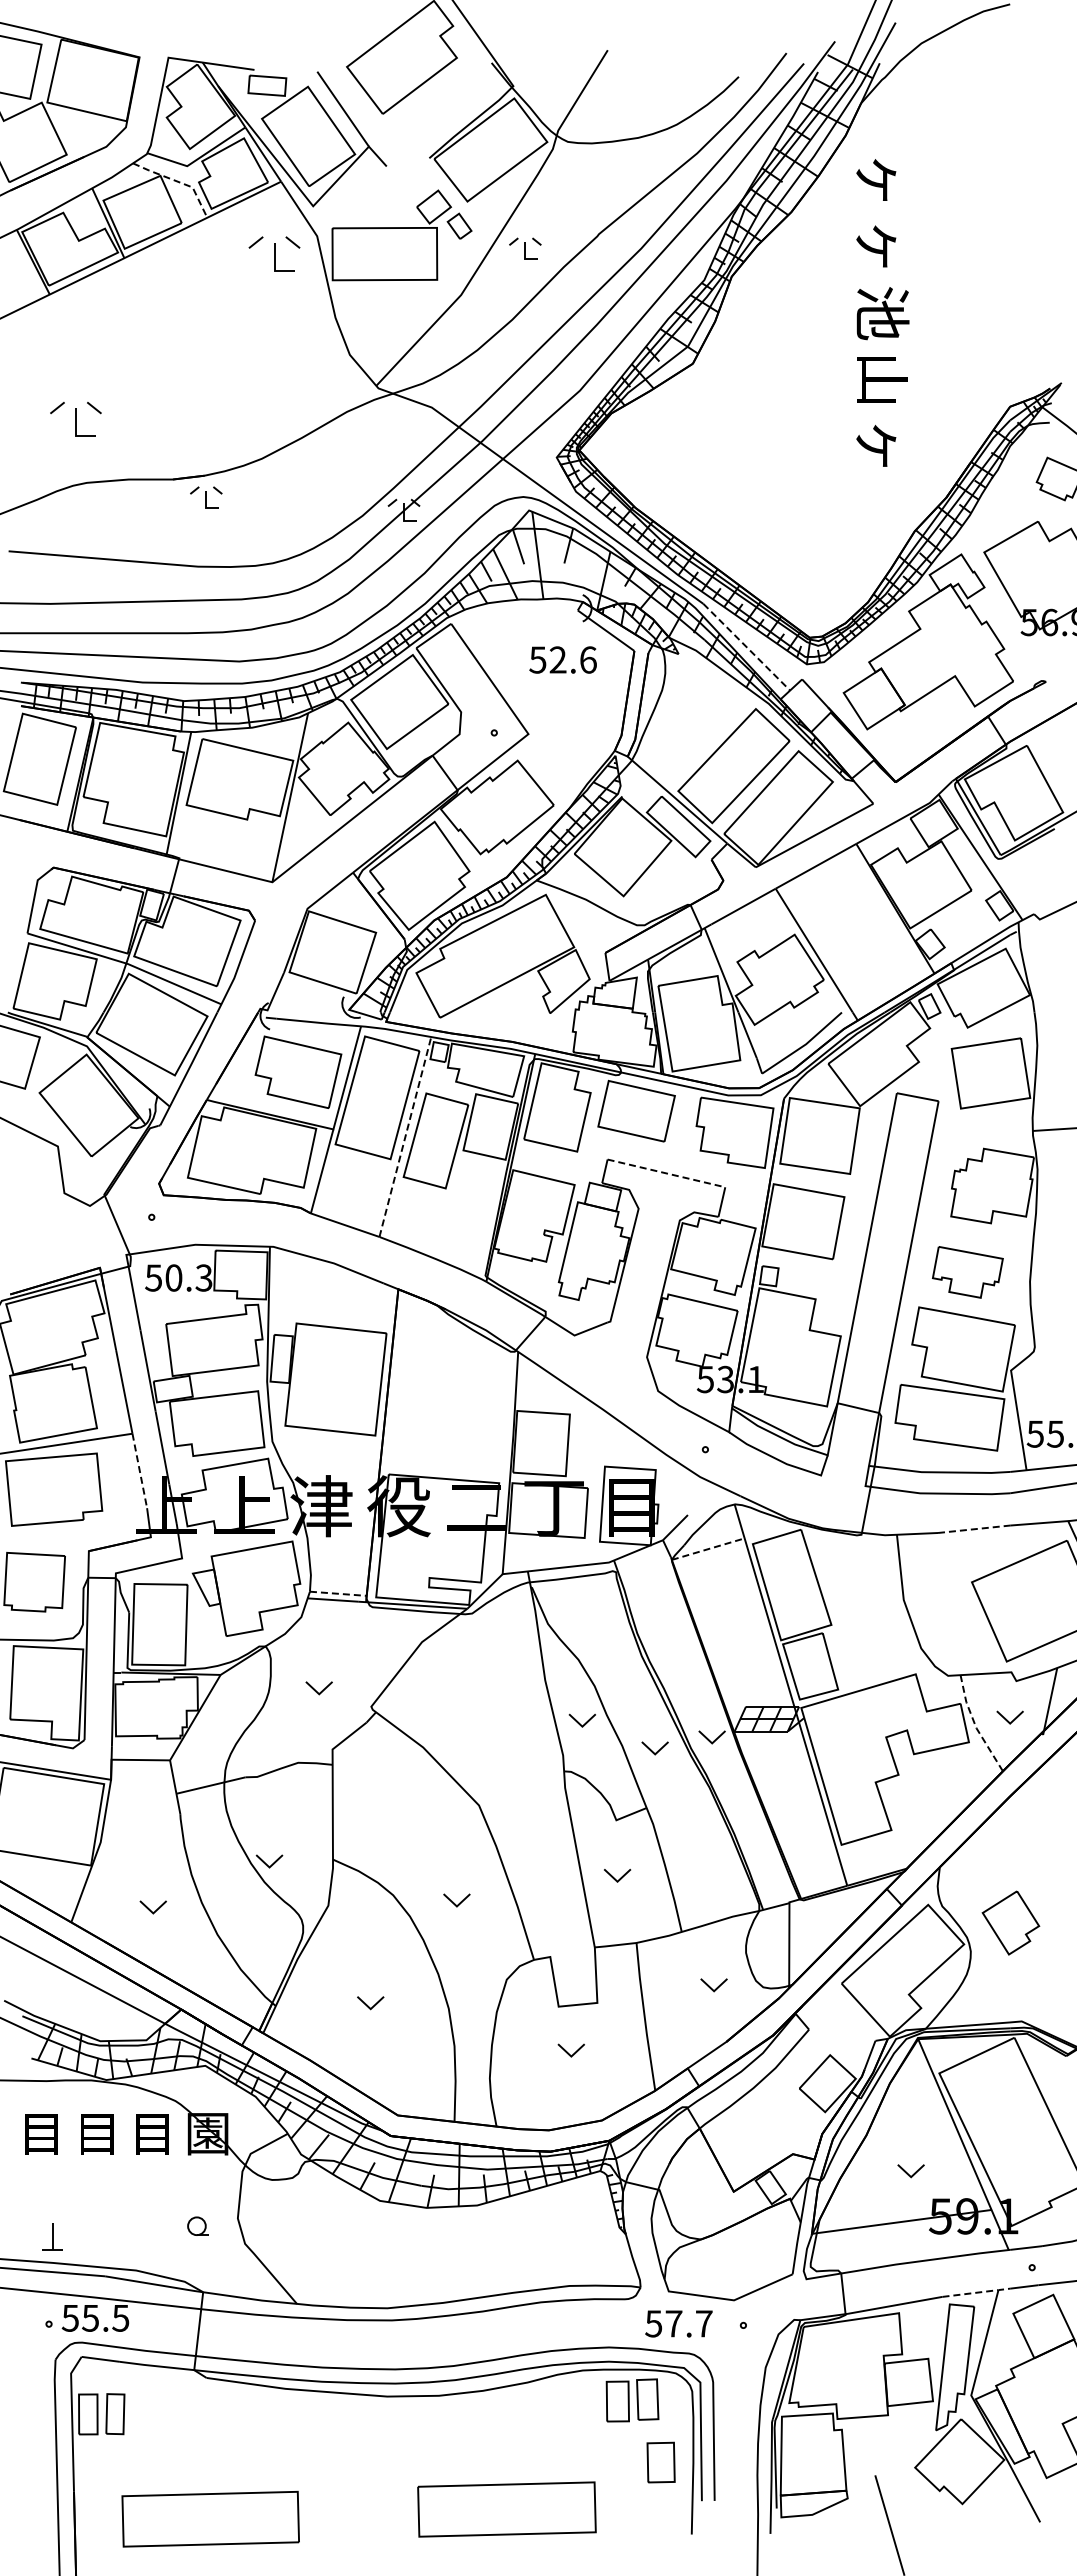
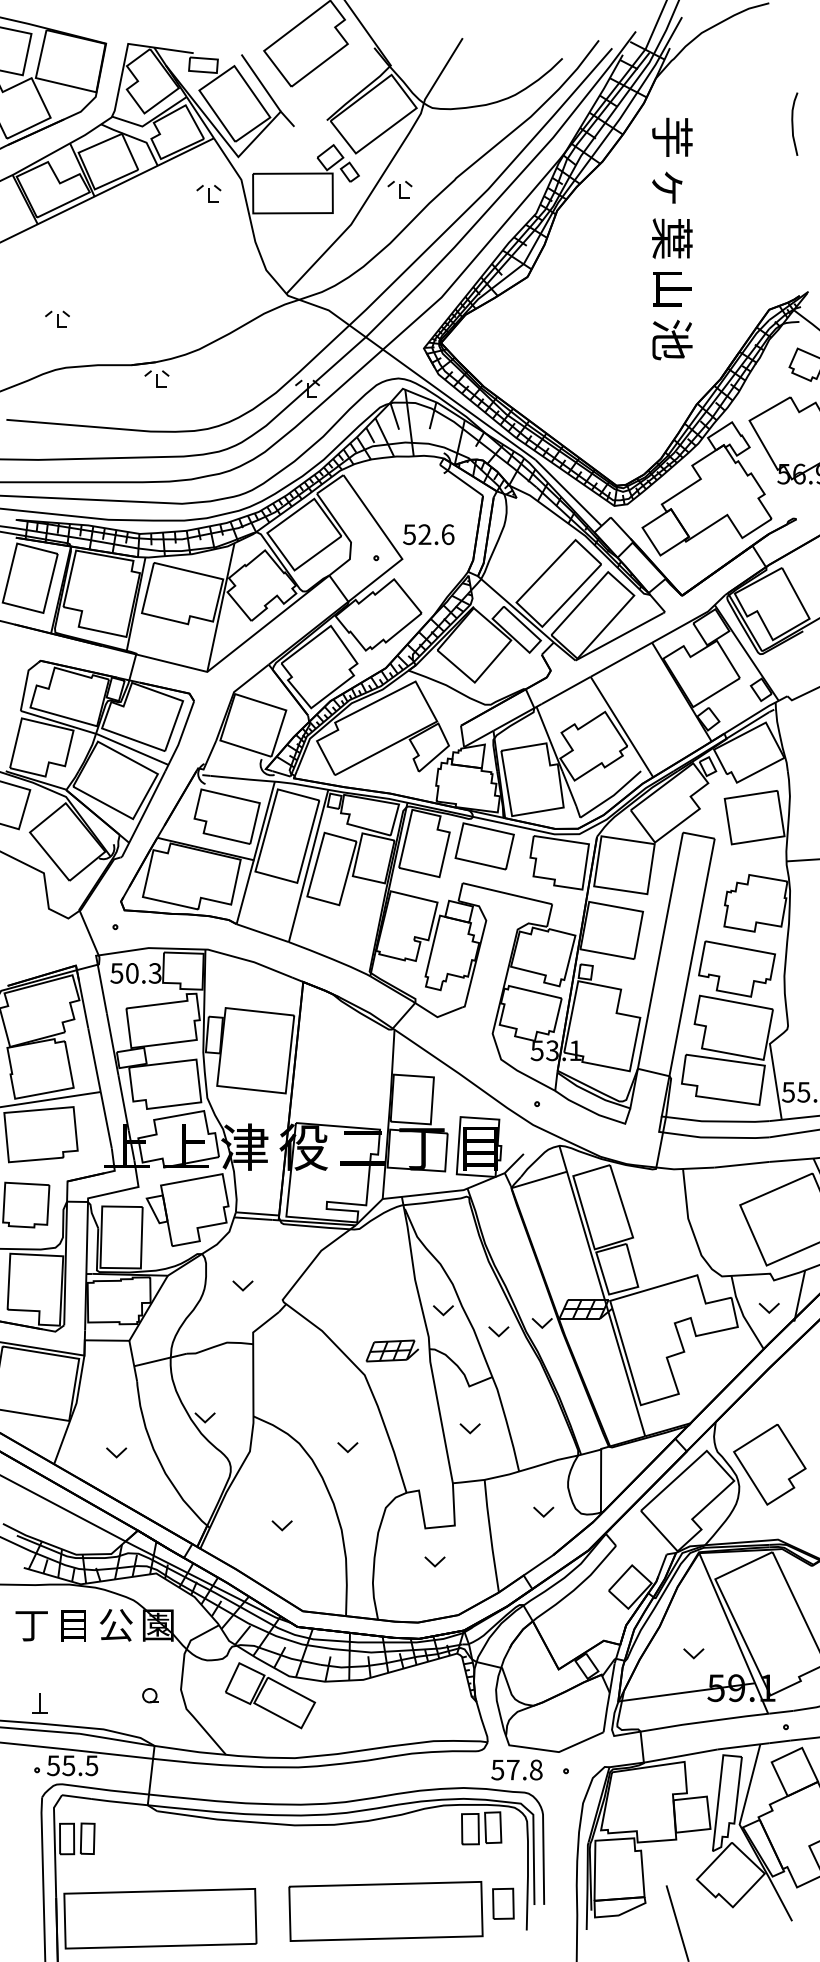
curve: (1041, 162) -> (793, 123), added
text: (882, 180) -> (672, 137), ヶ -> 芋
line: (178, 182) -> (135, 138), dashed -> solid
part: (274, 254) -> (208, 193), size x0.62
text: (882, 313) -> (672, 238), 池 -> 葉
part: (75, 419) -> (57, 319), size x0.62
text: (882, 446) -> (672, 340), ヶ -> 池
line: (747, 647) -> (569, 493), dashed -> solid
text: (562, 659) -> (428, 534), moved
line: (405, 1137) -> (308, 866), dashed -> solid
line: (666, 1173) -> (507, 893), dashed -> solid
part: (967, 1272) -> (736, 969), size x1.43
line: (139, 1470) -> (106, 1120), dashed -> solid
line: (974, 1529) -> (742, 1164), dashed -> solid
line: (708, 1549) -> (539, 1180), dashed -> solid
line: (338, 1593) -> (257, 1213), dashed -> solid
line: (975, 1726) -> (742, 1315), dashed -> solid
part: (515, 1773) -> (392, 1350), added
part: (1010, 1922) -> (769, 1464), size x1.67
text: (152, 2133) -> (115, 1625), 目 -> 公
text: (41, 2134) -> (31, 1625), 目 -> 丁
part: (354, 2225) -> (269, 1695), added
line: (976, 2292) -> (743, 1746), dashed -> solid
text: (704, 2323) -> (536, 1769), 57.7 -> 57.8
part: (660, 2462) -> (502, 1903), moved
part: (506, 2509) -> (385, 1911), size x1.43
part: (210, 2519) -> (160, 1919), size x1.43

